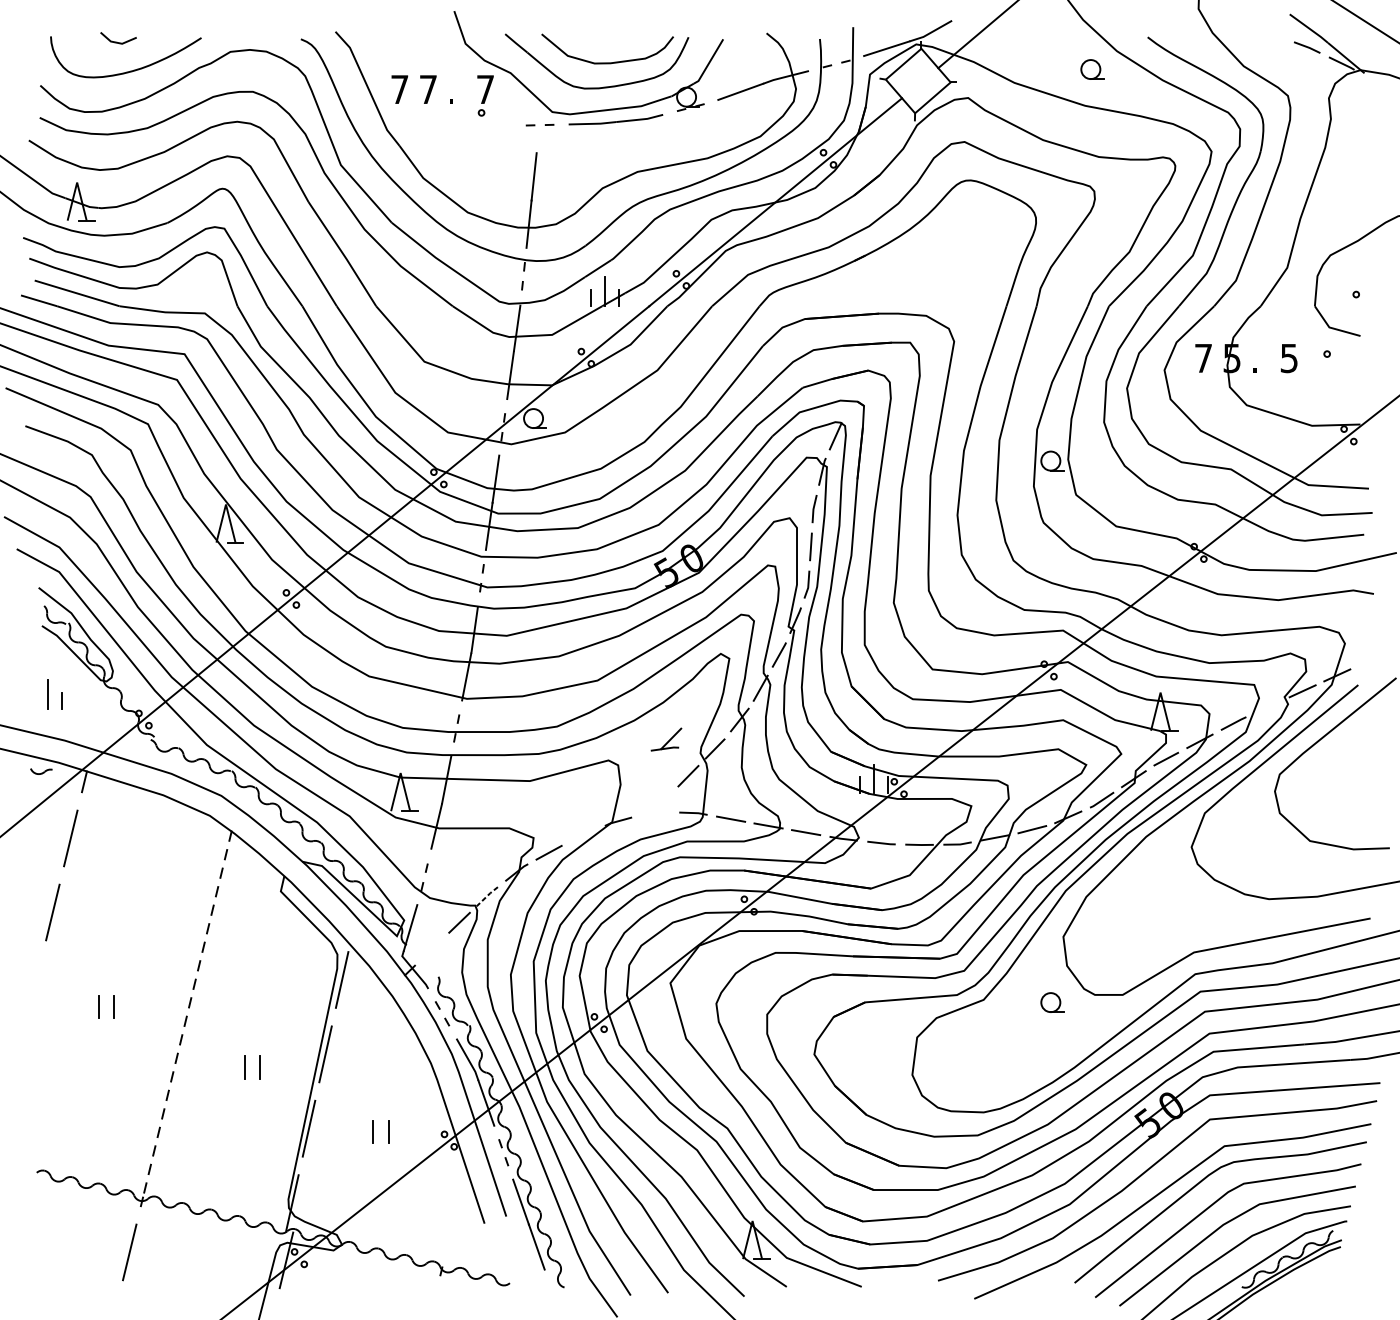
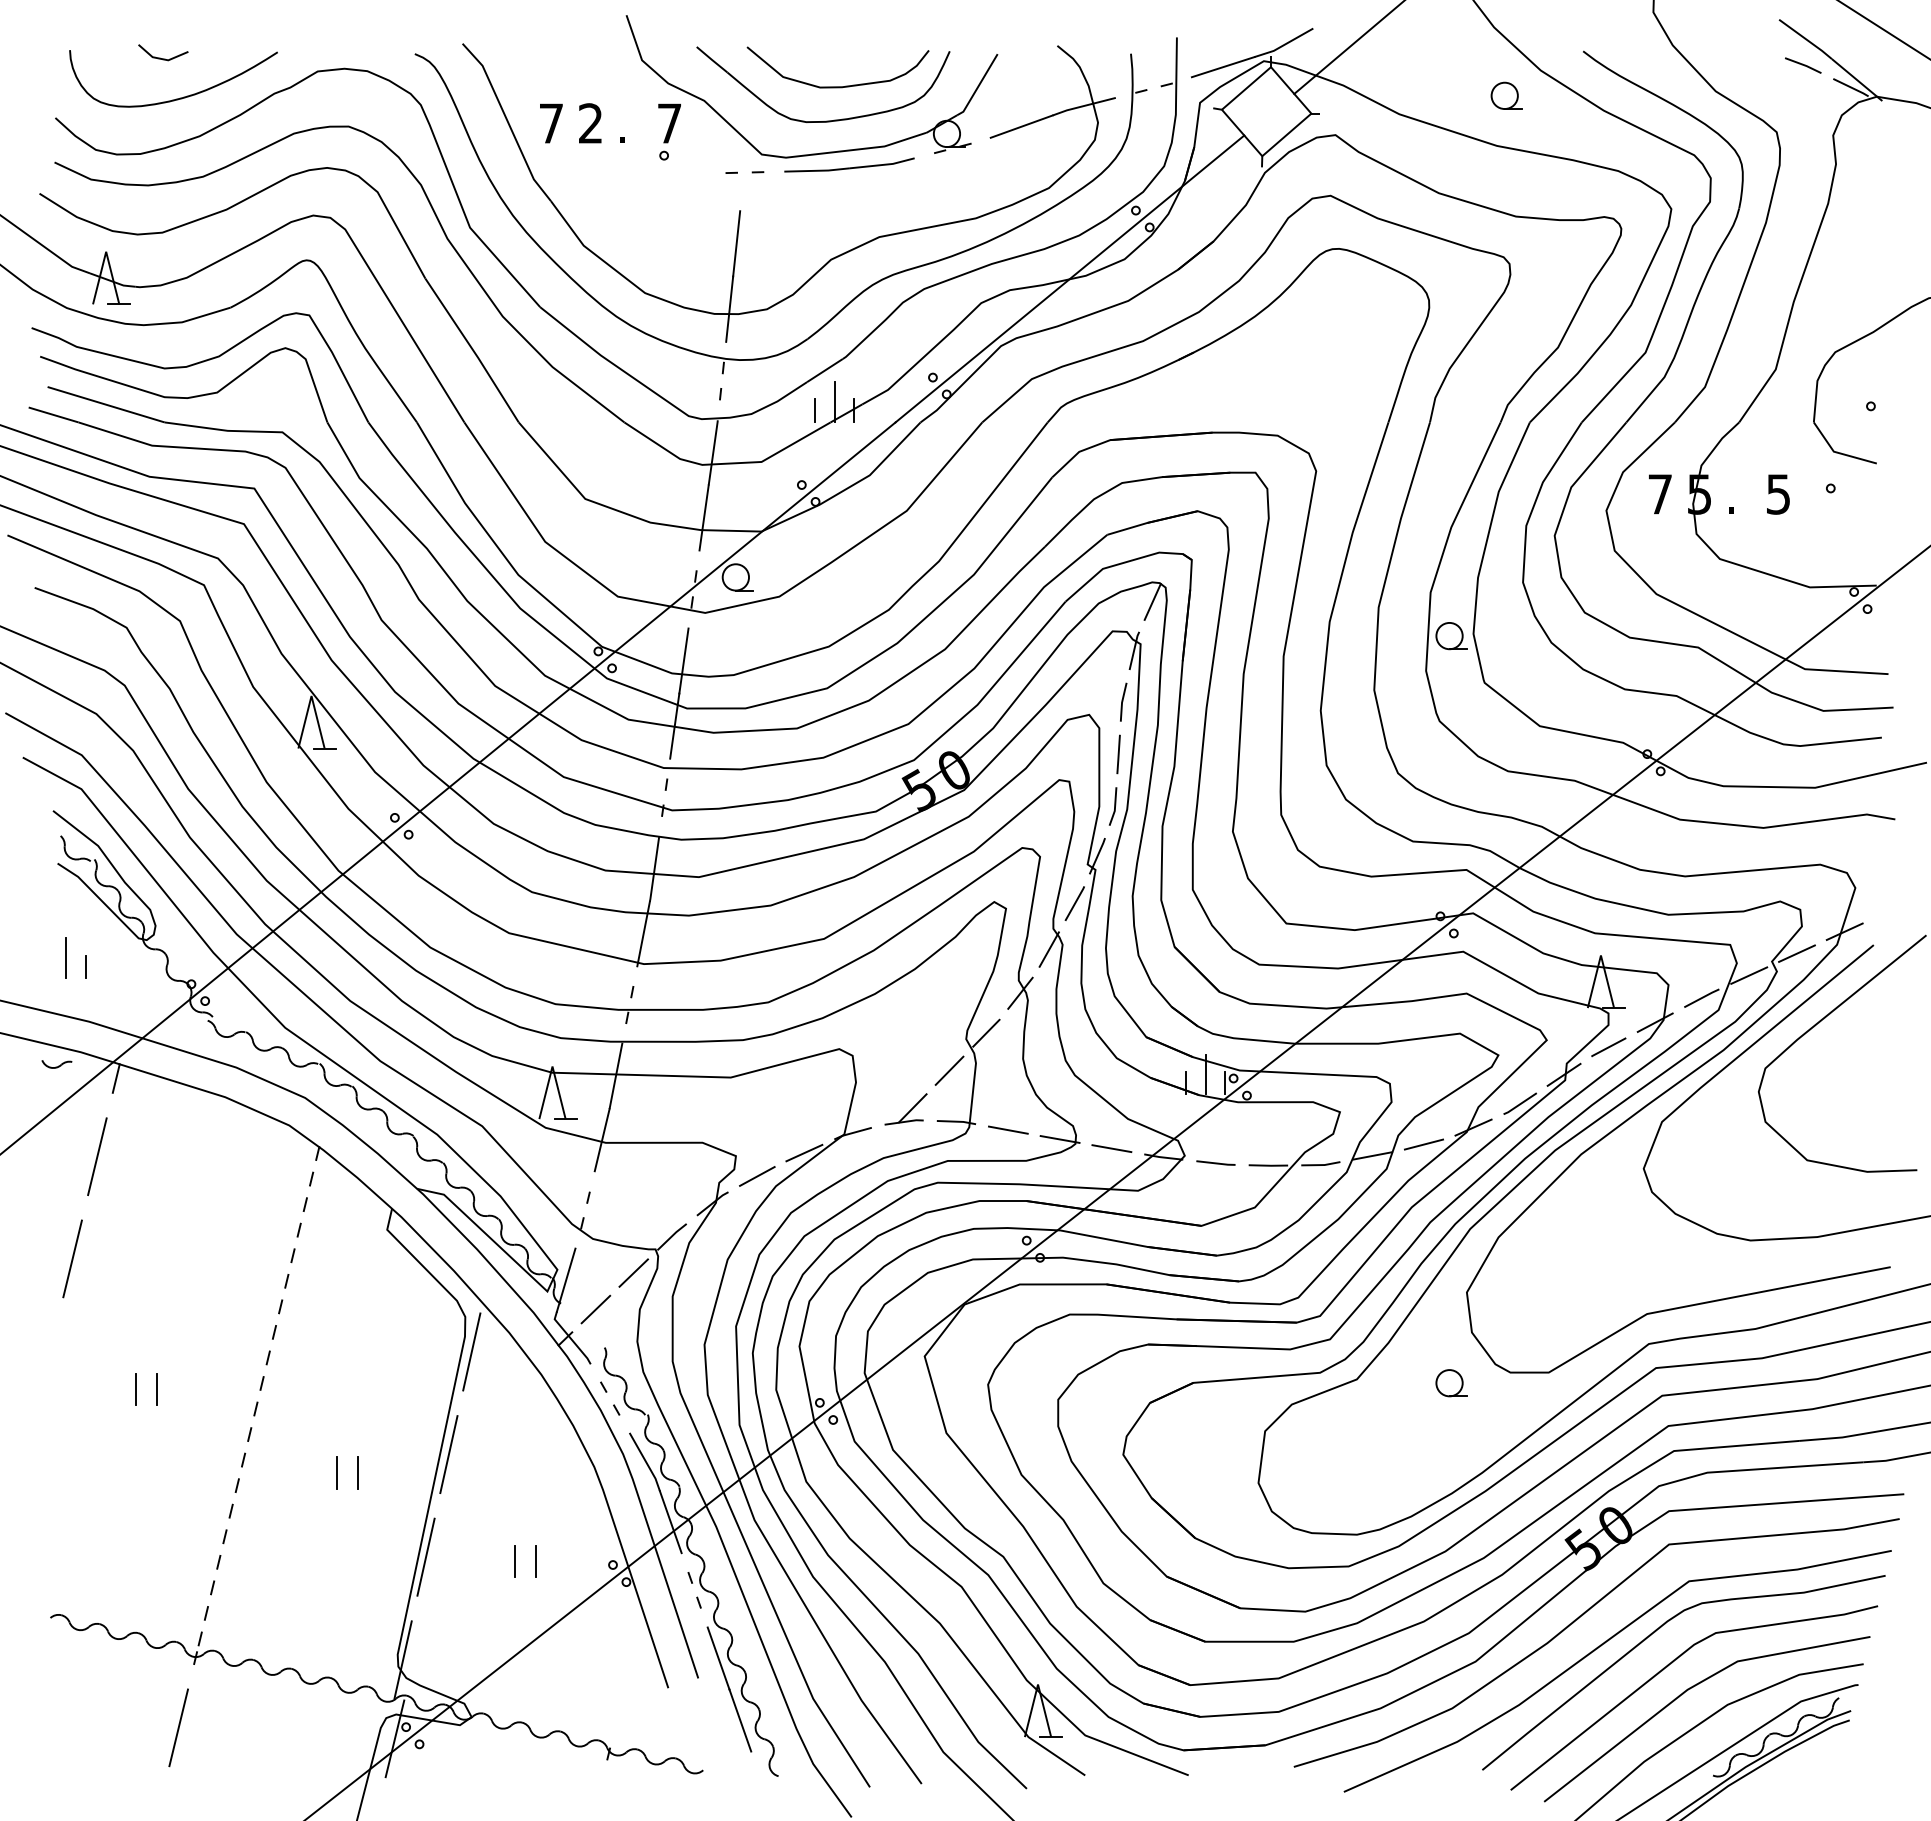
text: (428, 89) -> (590, 123), 7 -> 2
line: (1268, 707) -> (1749, 975), added
part: (665, 739) -> (905, 1109), moved
line: (583, 835) -> (804, 1152), added
line: (487, 896) -> (672, 1236), dashed -> solid
line: (431, 949) -> (595, 1309), added

